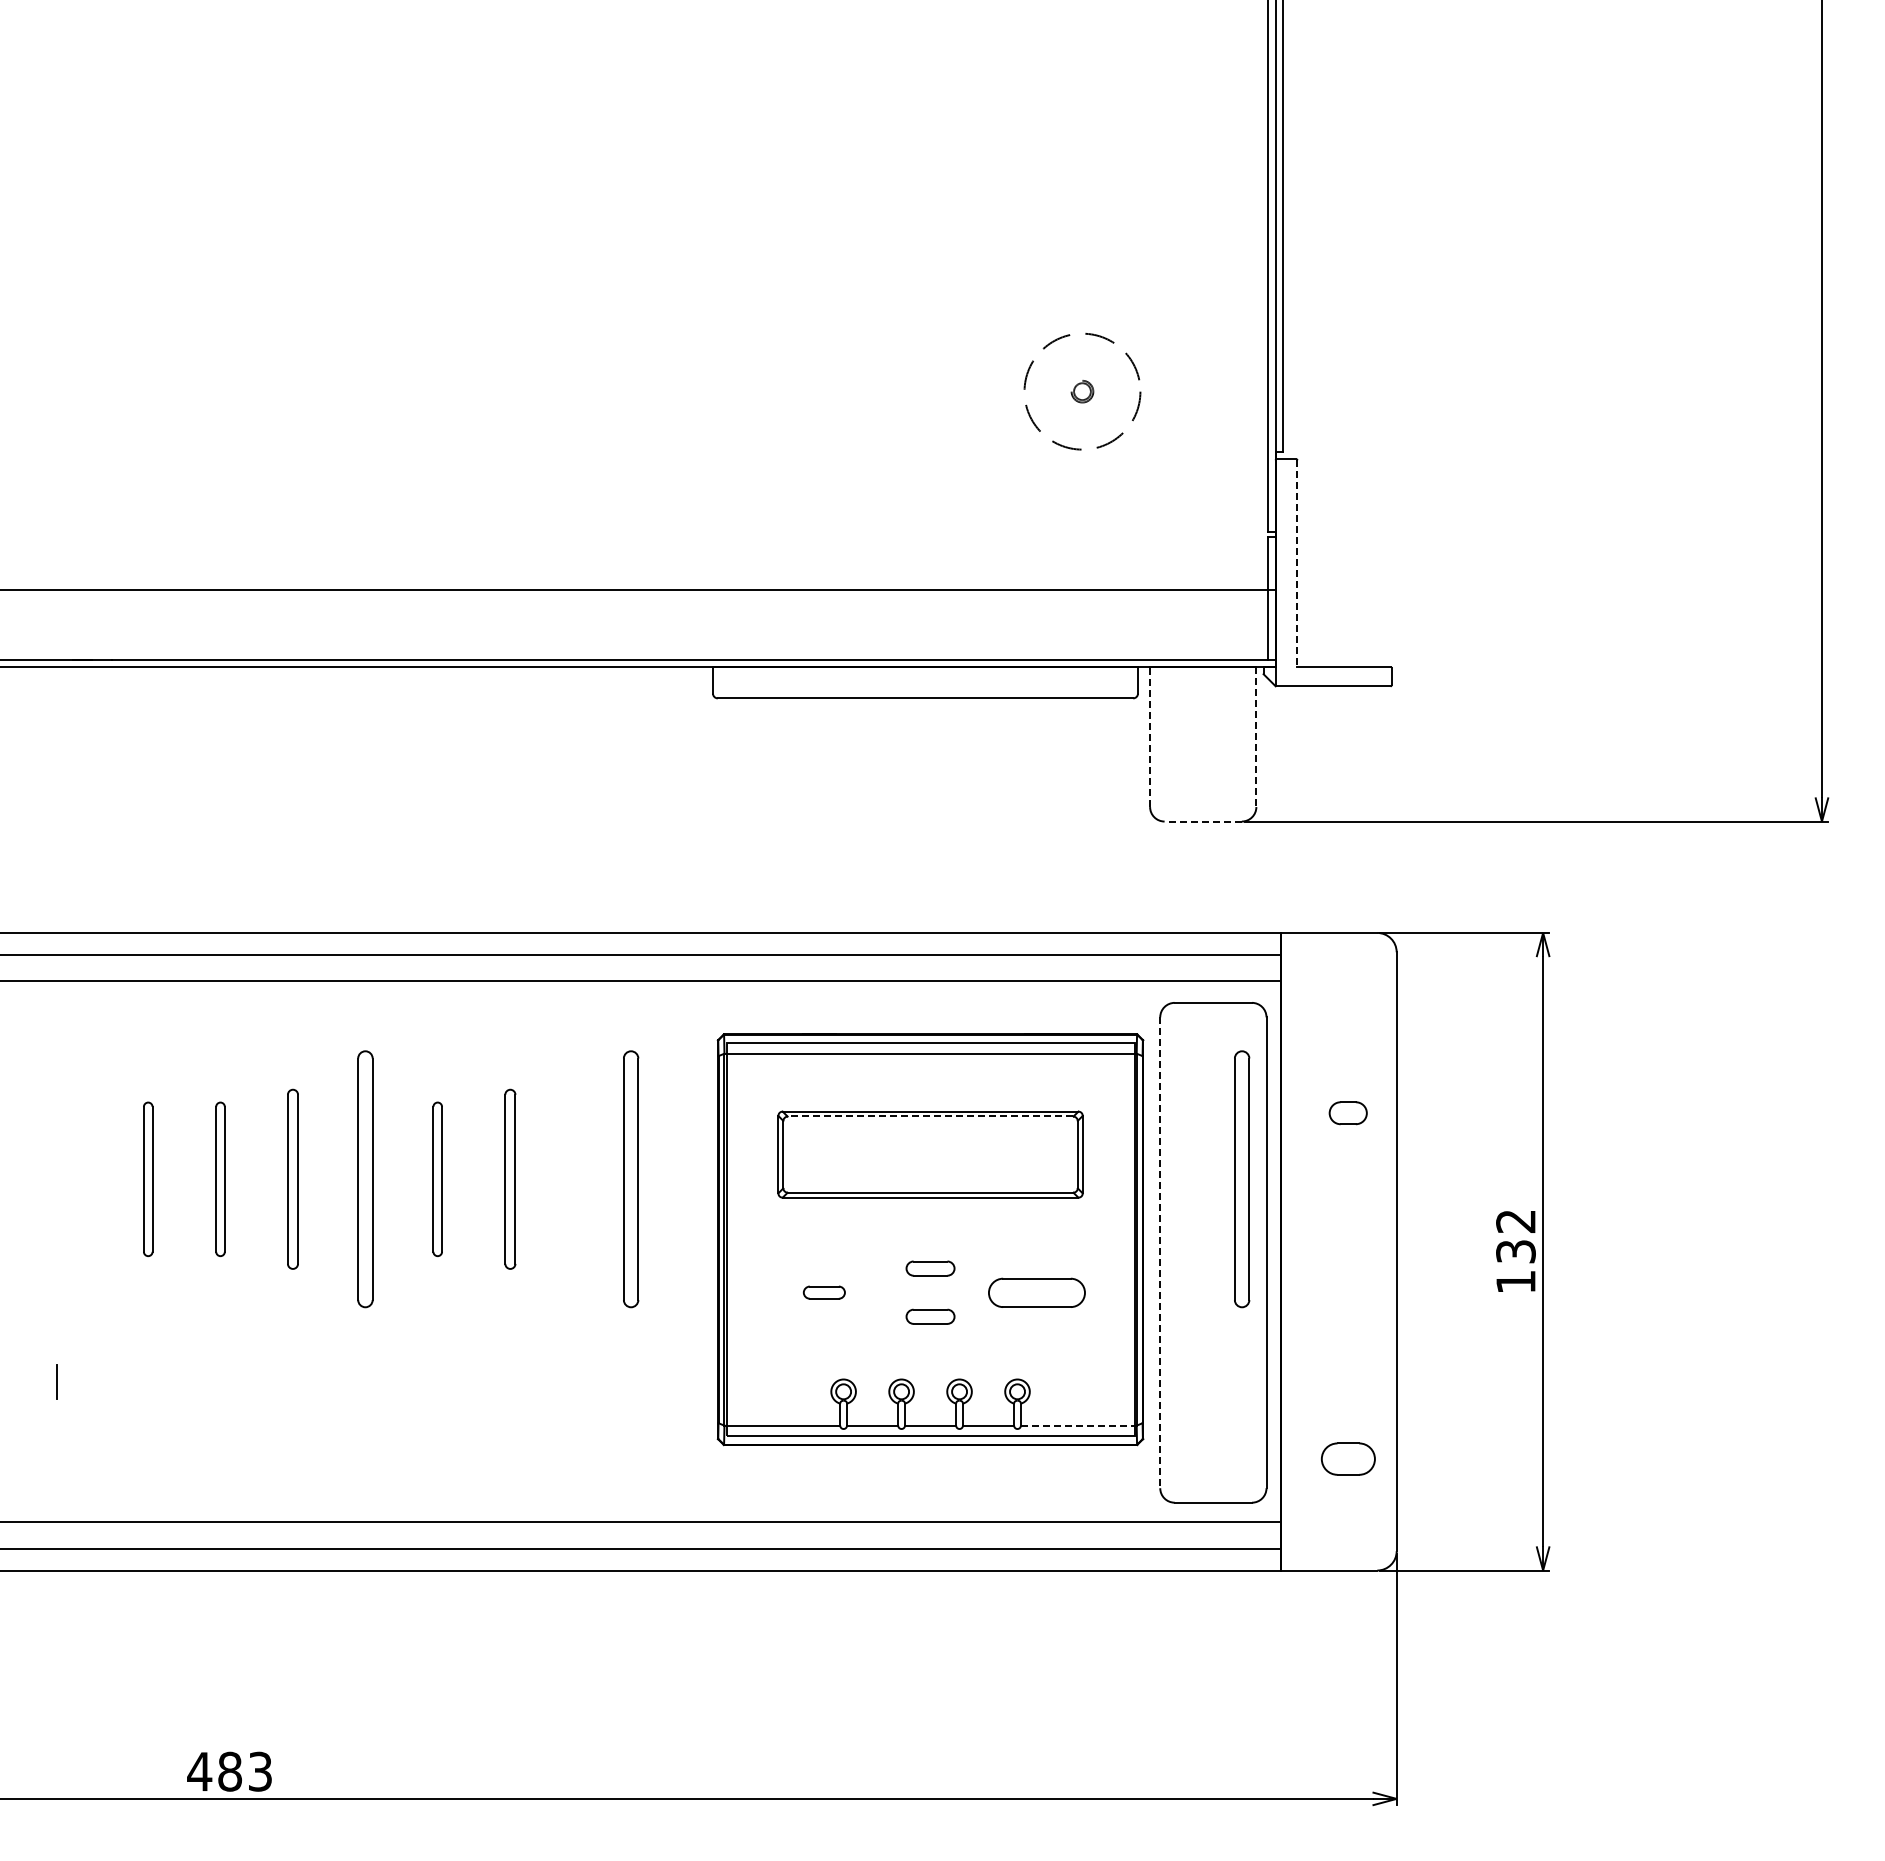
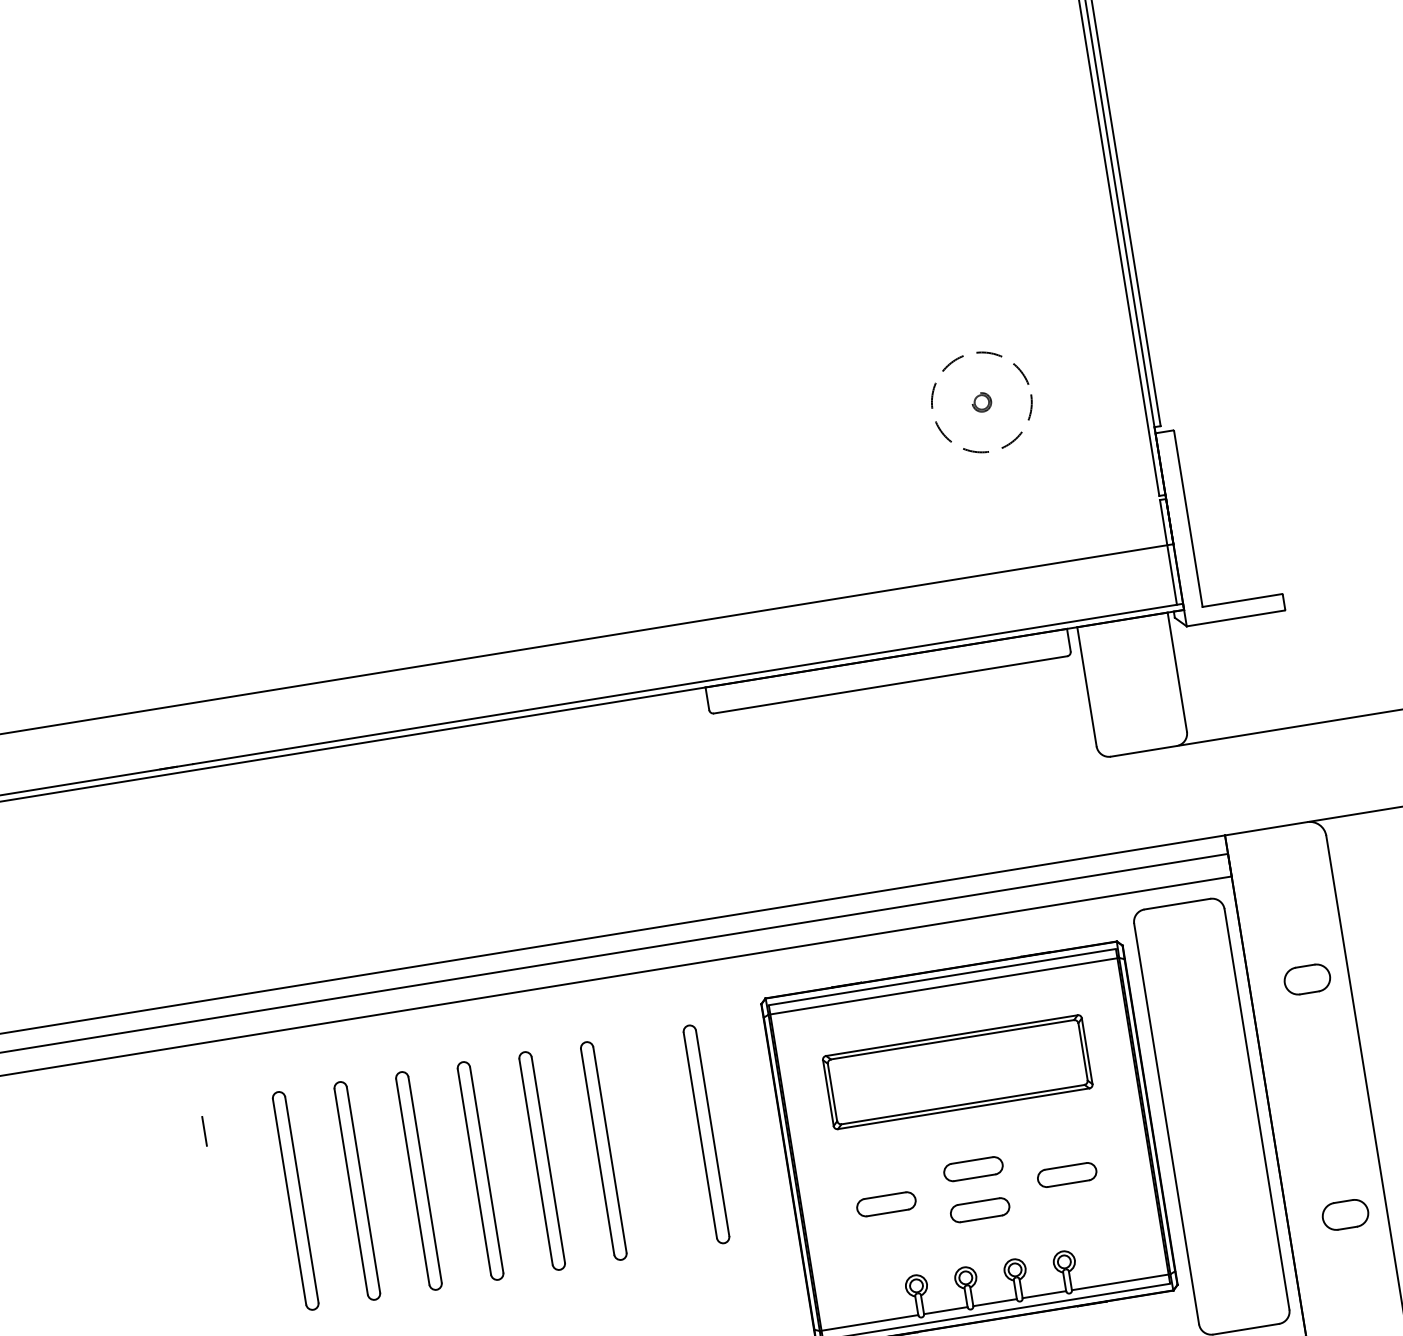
line: (1297, 564) -> (1188, 519), dashed -> solid
line: (1150, 736) -> (1087, 686), dashed -> solid
line: (1256, 737) -> (1177, 672), dashed -> solid
line: (1203, 821) -> (1144, 751), dashed -> solid
line: (56, 1082) -> (204, 1131), added
part: (1347, 1112) -> (1306, 978), size x1.43
line: (930, 1116) -> (952, 1039), dashed -> solid
part: (148, 1179) -> (296, 1201), size x1.67
part: (220, 1179) -> (357, 1191), size x1.67
part: (292, 1179) -> (418, 1181), size x1.43
part: (437, 1179) -> (541, 1161), size x1.67
part: (510, 1179) -> (603, 1151), size x1.43
part: (1242, 1179) -> (1226, 1050), removed
line: (1160, 1253) -> (1166, 1124), dashed -> solid
part: (930, 1268) -> (973, 1169), size x1.43
part: (824, 1292) -> (886, 1204), size x1.67
part: (1036, 1292) -> (1066, 1174), size x0.71
part: (930, 1316) -> (980, 1209), size x1.43
line: (1078, 1425) -> (1120, 1282), dashed -> solid
part: (1348, 1458) -> (1345, 1214), moved

